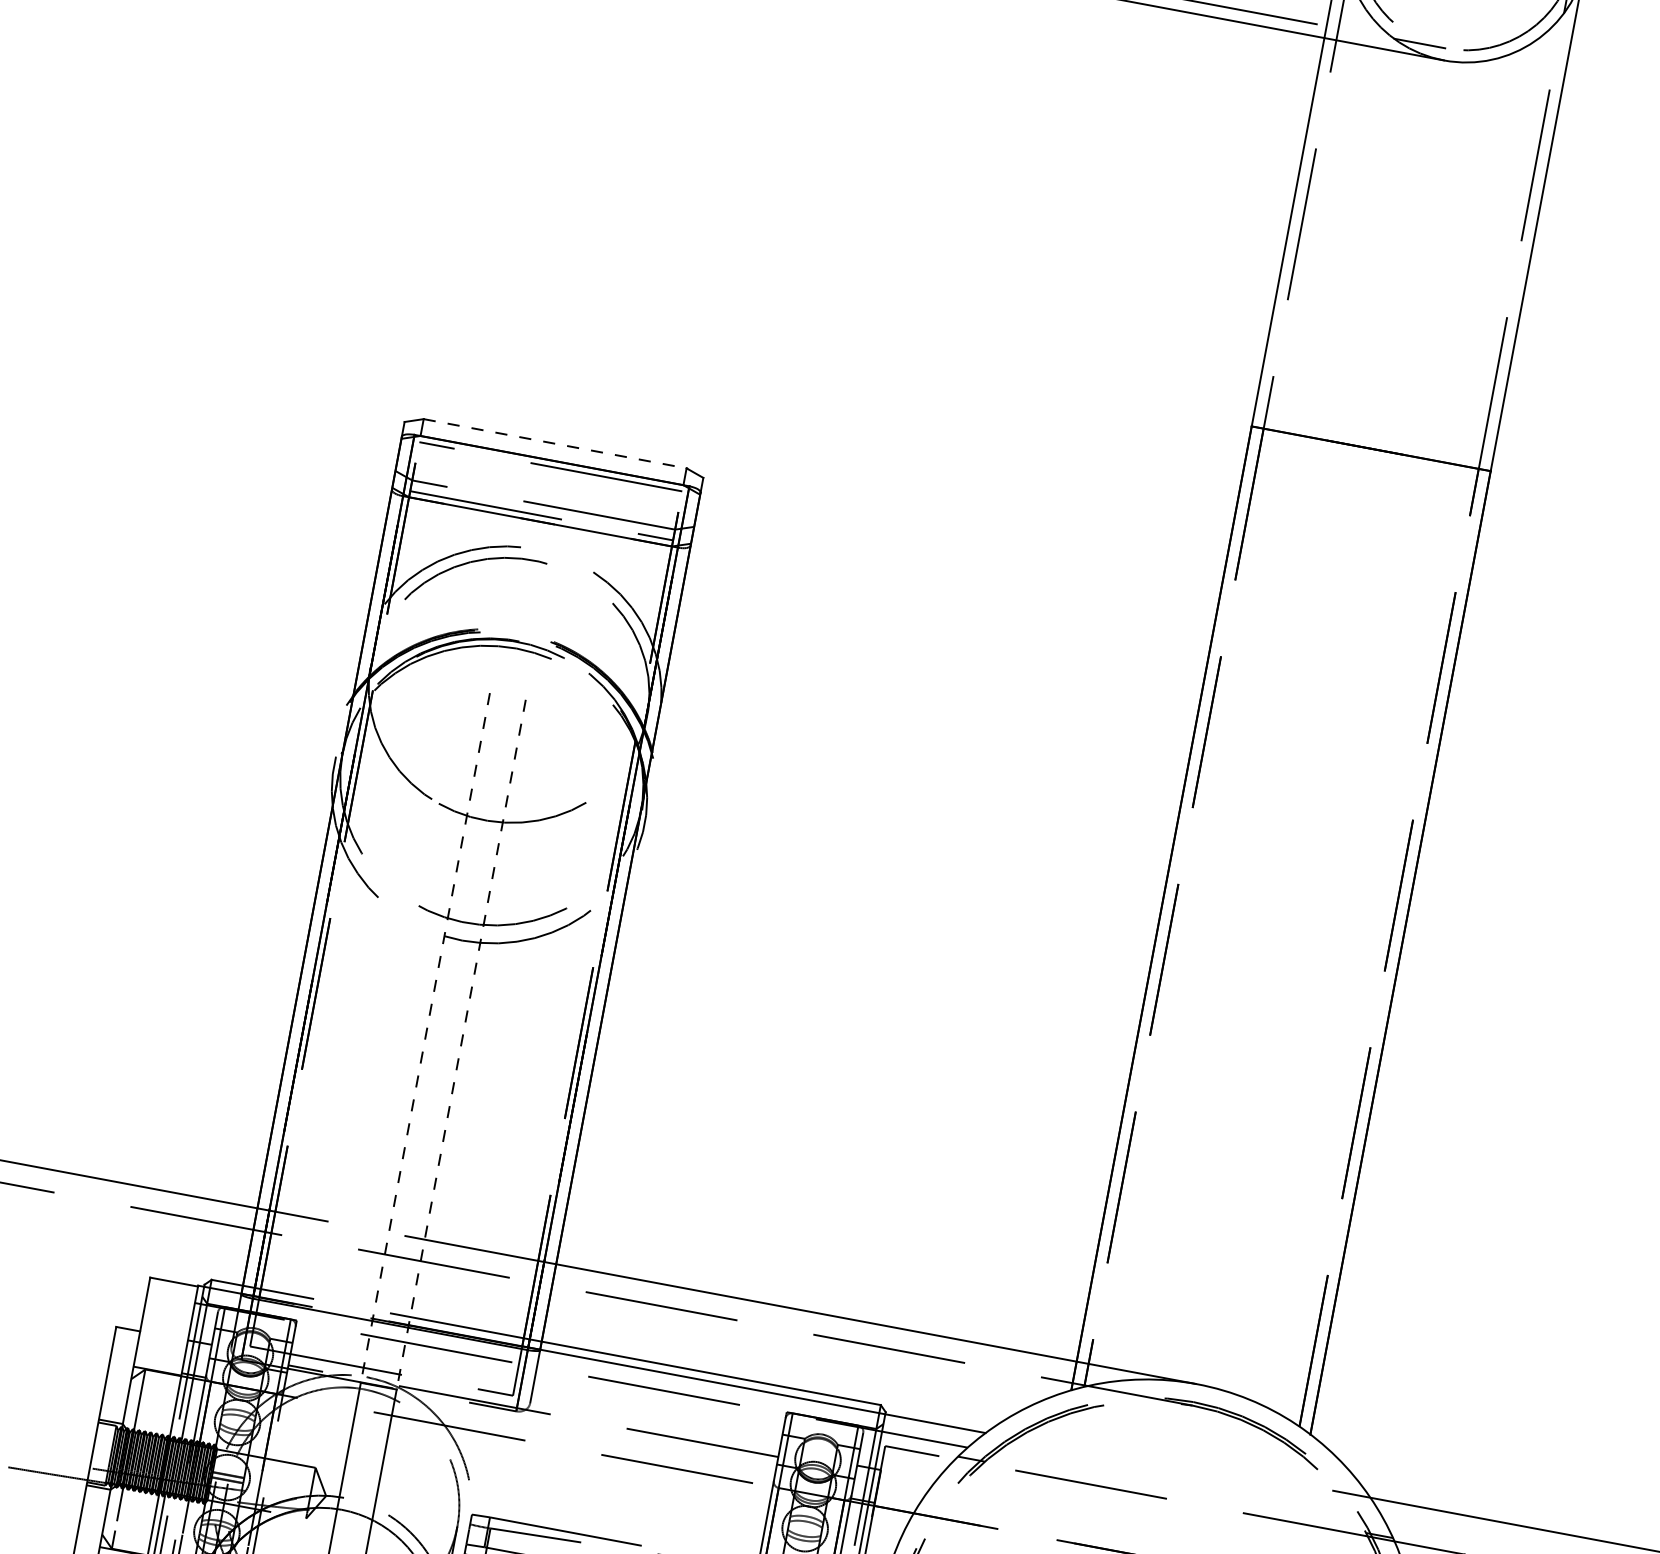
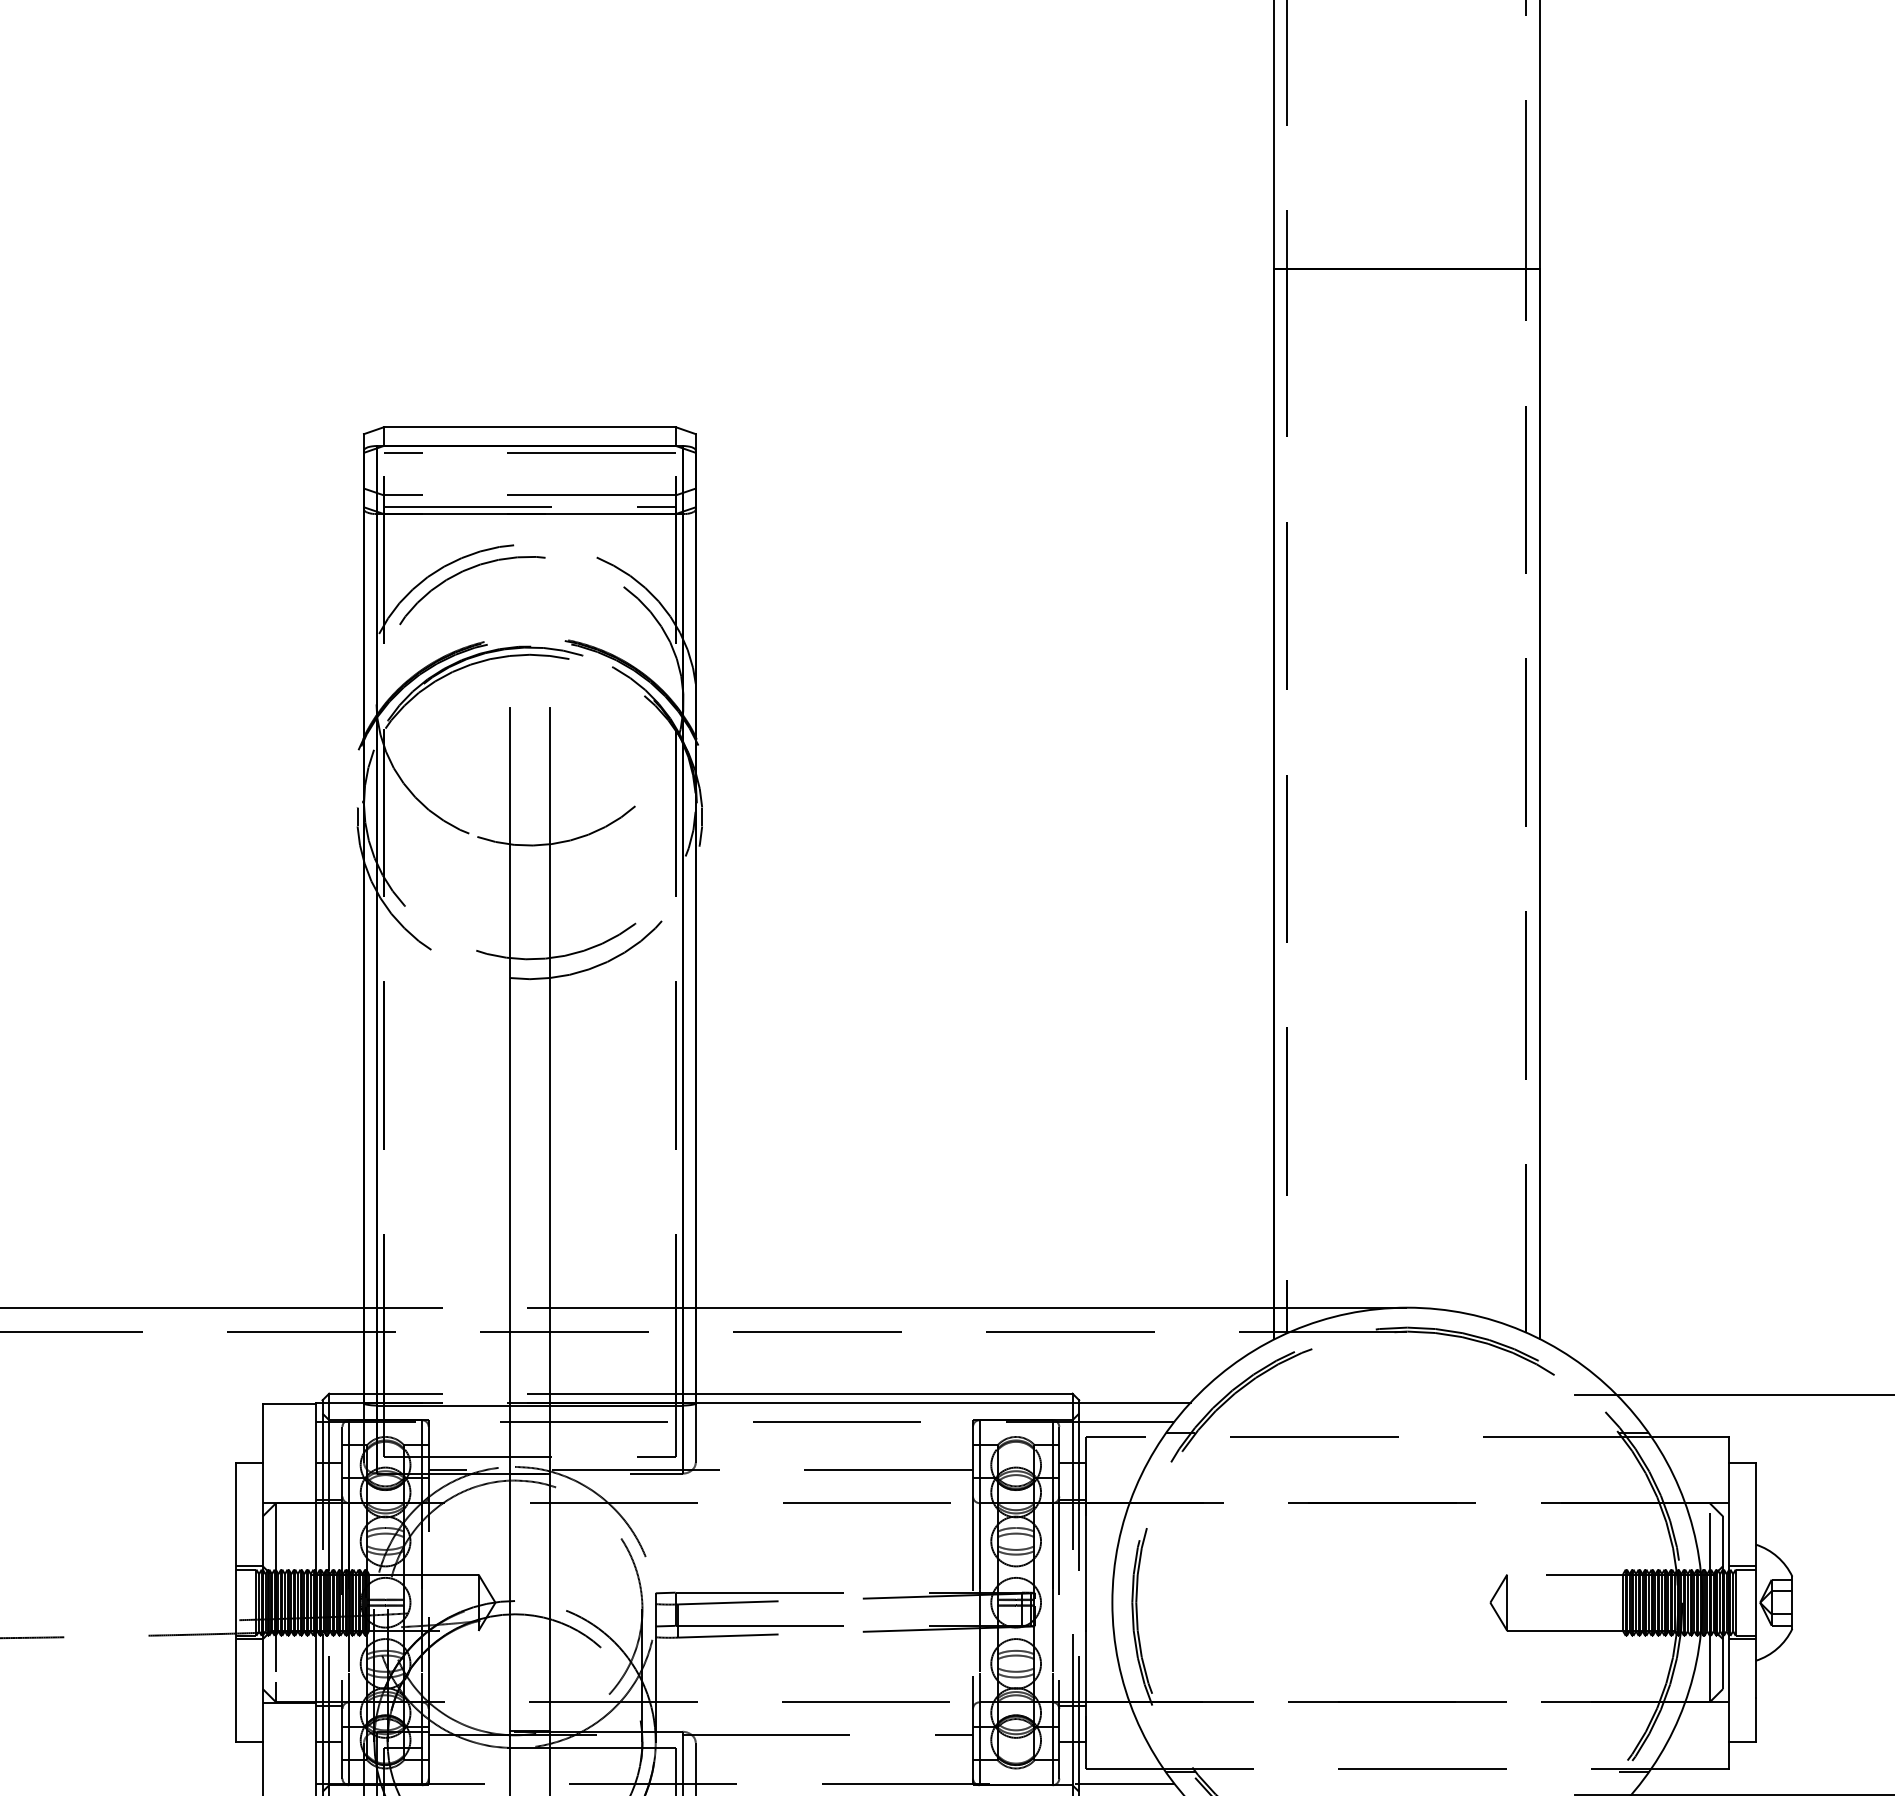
line: (555, 444) -> (530, 427), dashed -> solid
line: (425, 1038) -> (510, 1091), dashed -> solid
line: (460, 1044) -> (549, 1091), dashed -> solid

